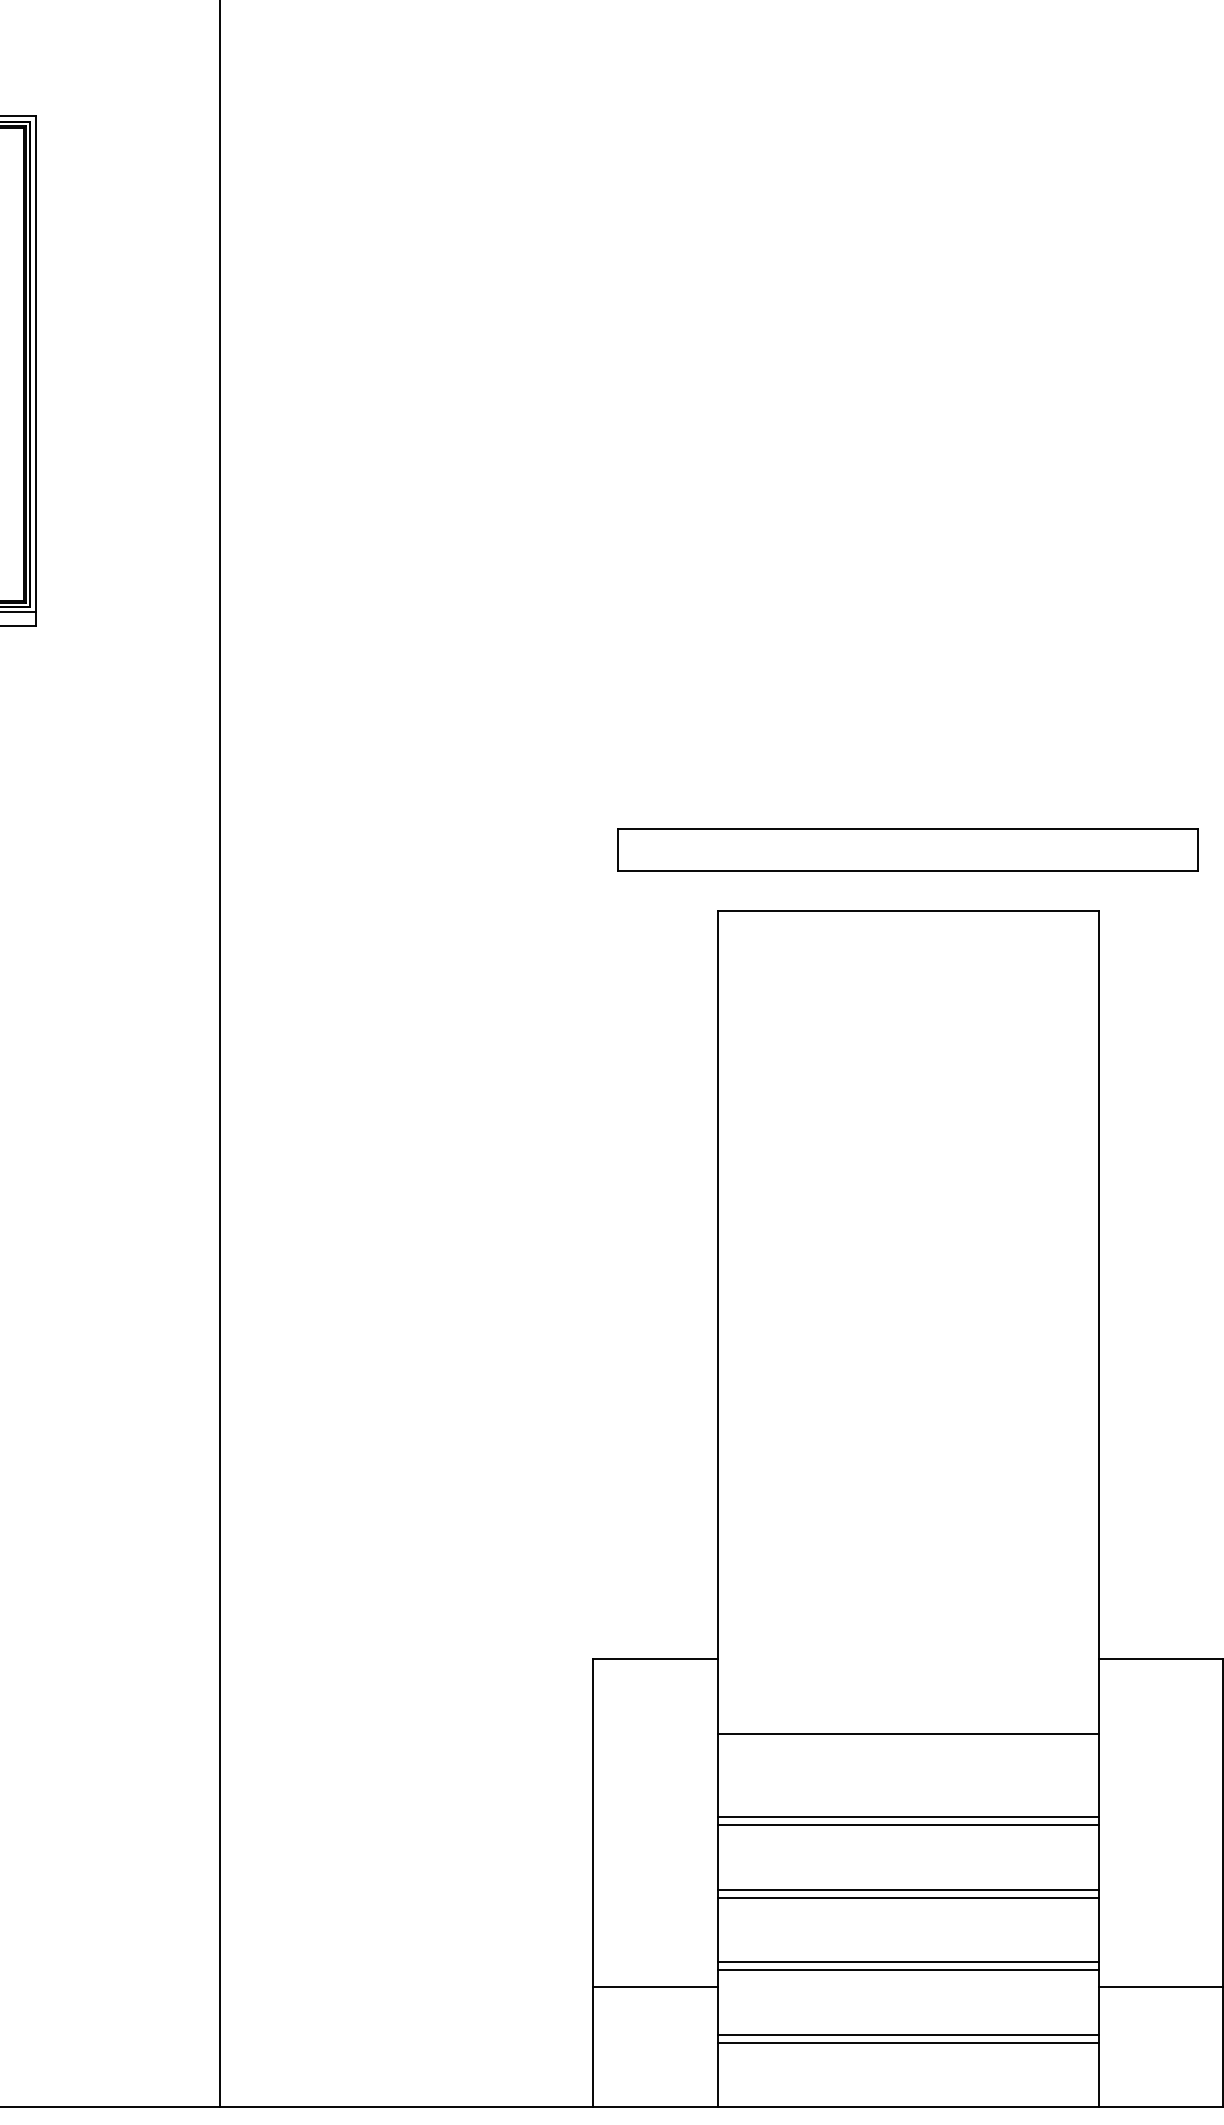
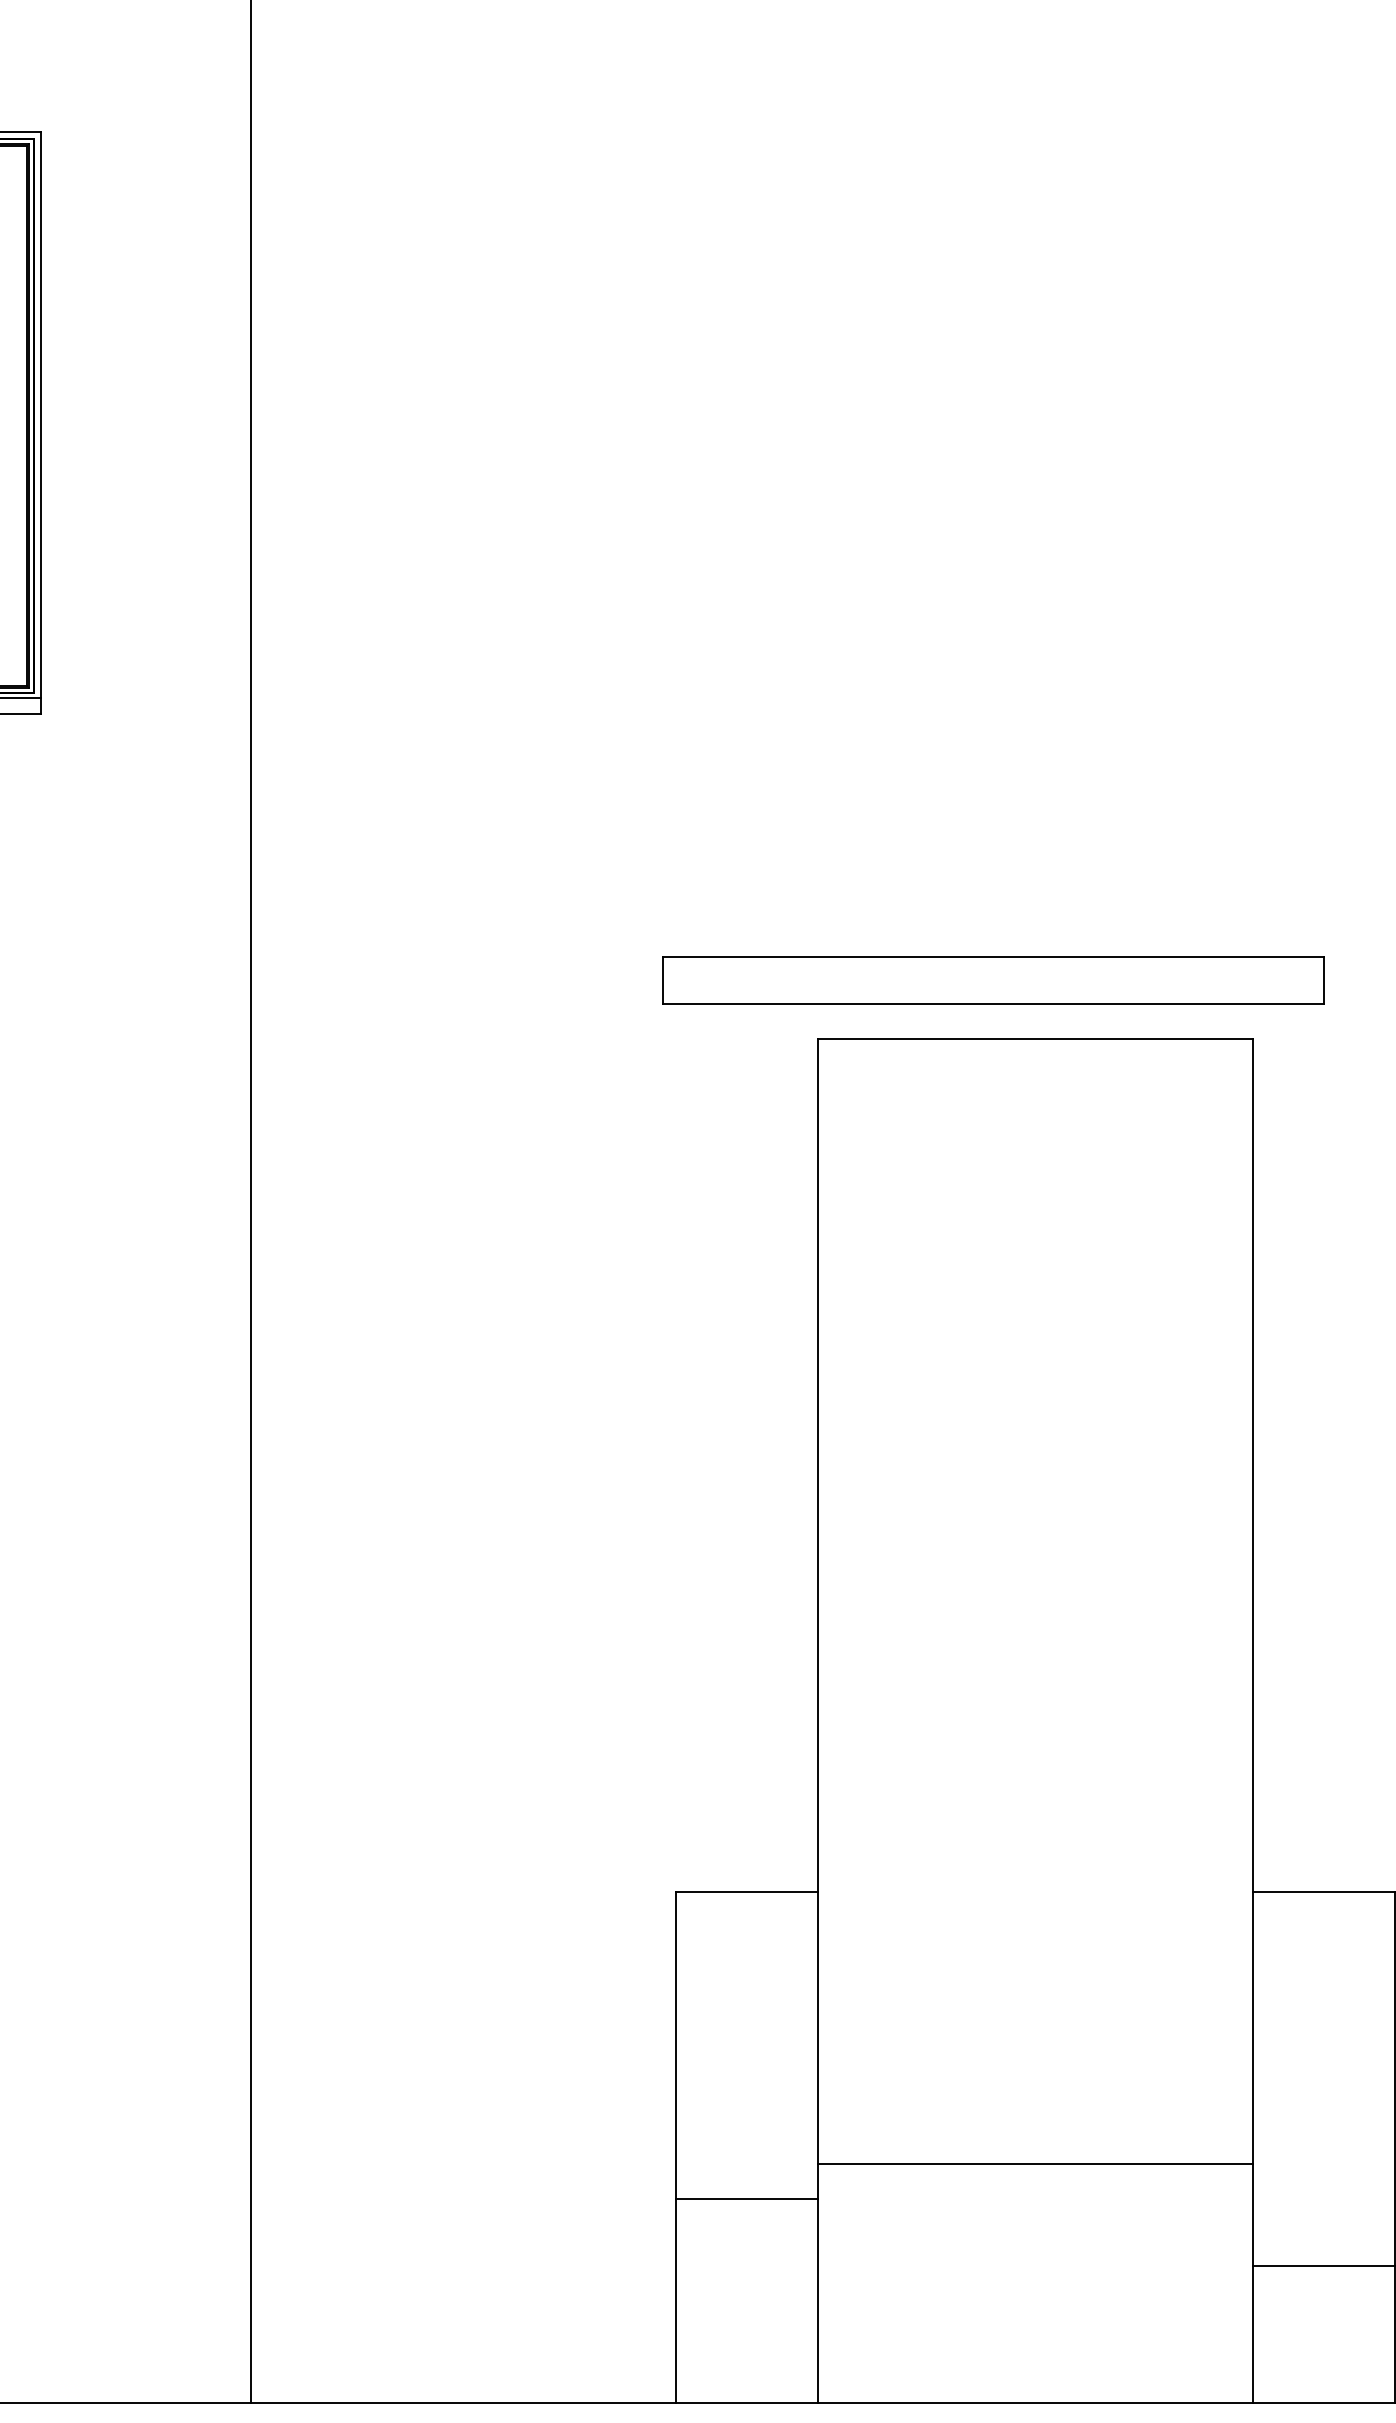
part: (907, 850) -> (993, 980), moved
line: (907, 1734) -> (1035, 1977), removed
line: (907, 1816) -> (1035, 2071), removed
line: (907, 1825) -> (1035, 2081), removed
line: (907, 1889) -> (1035, 2154), removed
line: (907, 1962) -> (1035, 2237), removed
line: (907, 1970) -> (1035, 2246), removed
line: (655, 1986) -> (747, 2198), moved
line: (907, 2035) -> (1035, 2320), removed
line: (907, 2042) -> (1035, 2329), removed

